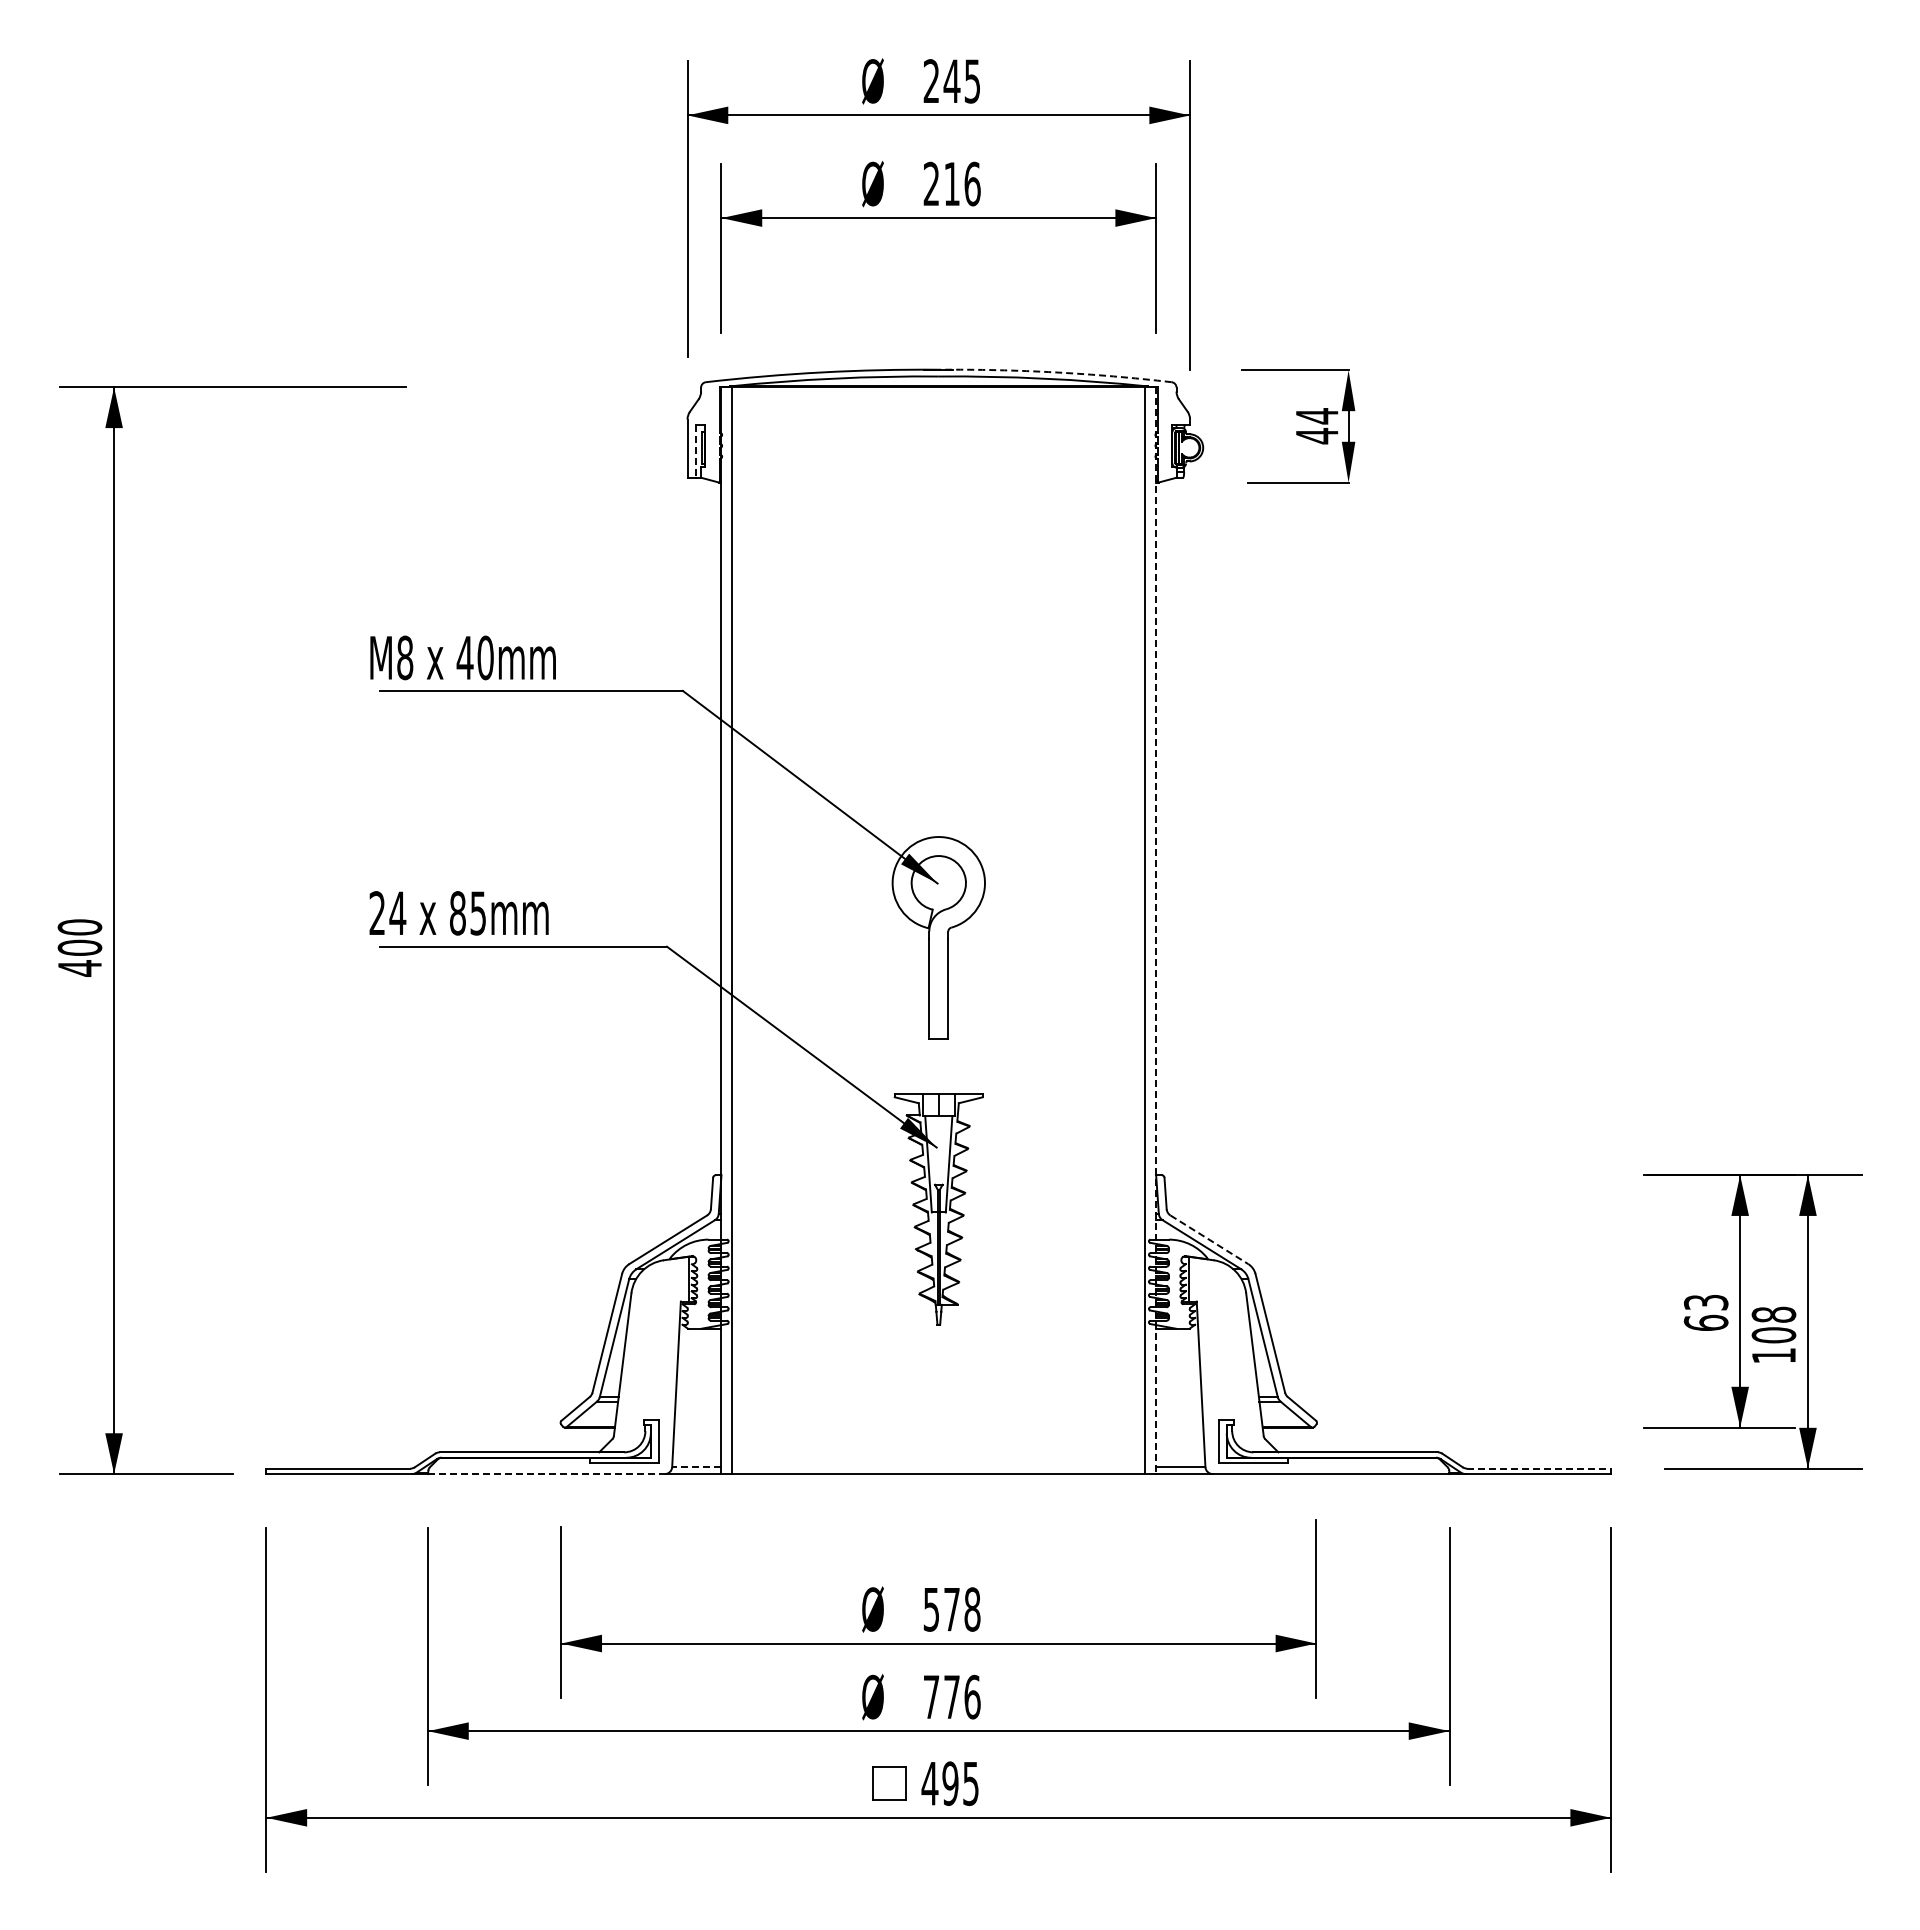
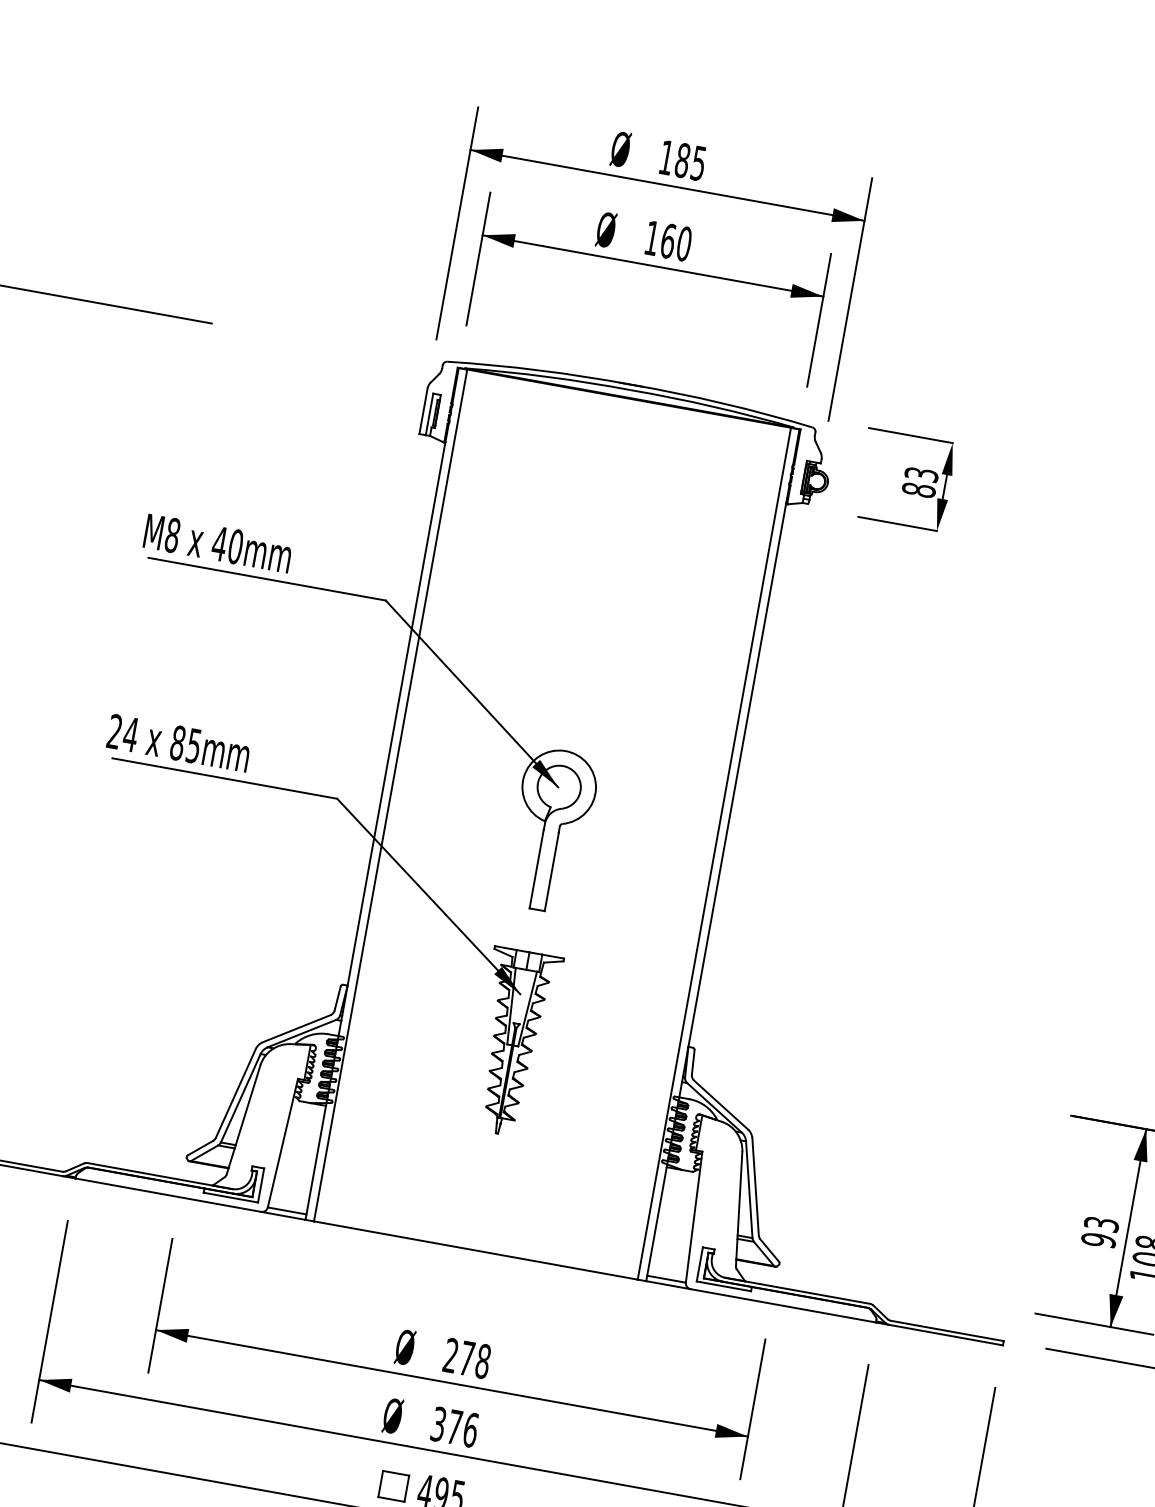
text: (941, 81) -> (674, 159), 245 -> 185
text: (951, 183) -> (667, 240), 216 -> 160
arc: (1055, 372) -> (722, 403), dashed -> solid
text: (1316, 426) -> (919, 482), 44 -> 83
line: (695, 451) -> (429, 414), dashed -> solid
line: (1156, 931) -> (723, 855), dashed -> solid
line: (1209, 1239) -> (721, 1104), dashed -> solid
text: (1705, 1322) -> (1098, 1239), 63 -> 93
line: (696, 1467) -> (286, 1211), dashed -> solid
line: (1539, 1468) -> (947, 1330), dashed -> solid
line: (546, 1474) -> (168, 1195), dashed -> solid
text: (930, 1609) -> (450, 1355), 578 -> 278
text: (931, 1696) -> (438, 1423), 776 -> 376

